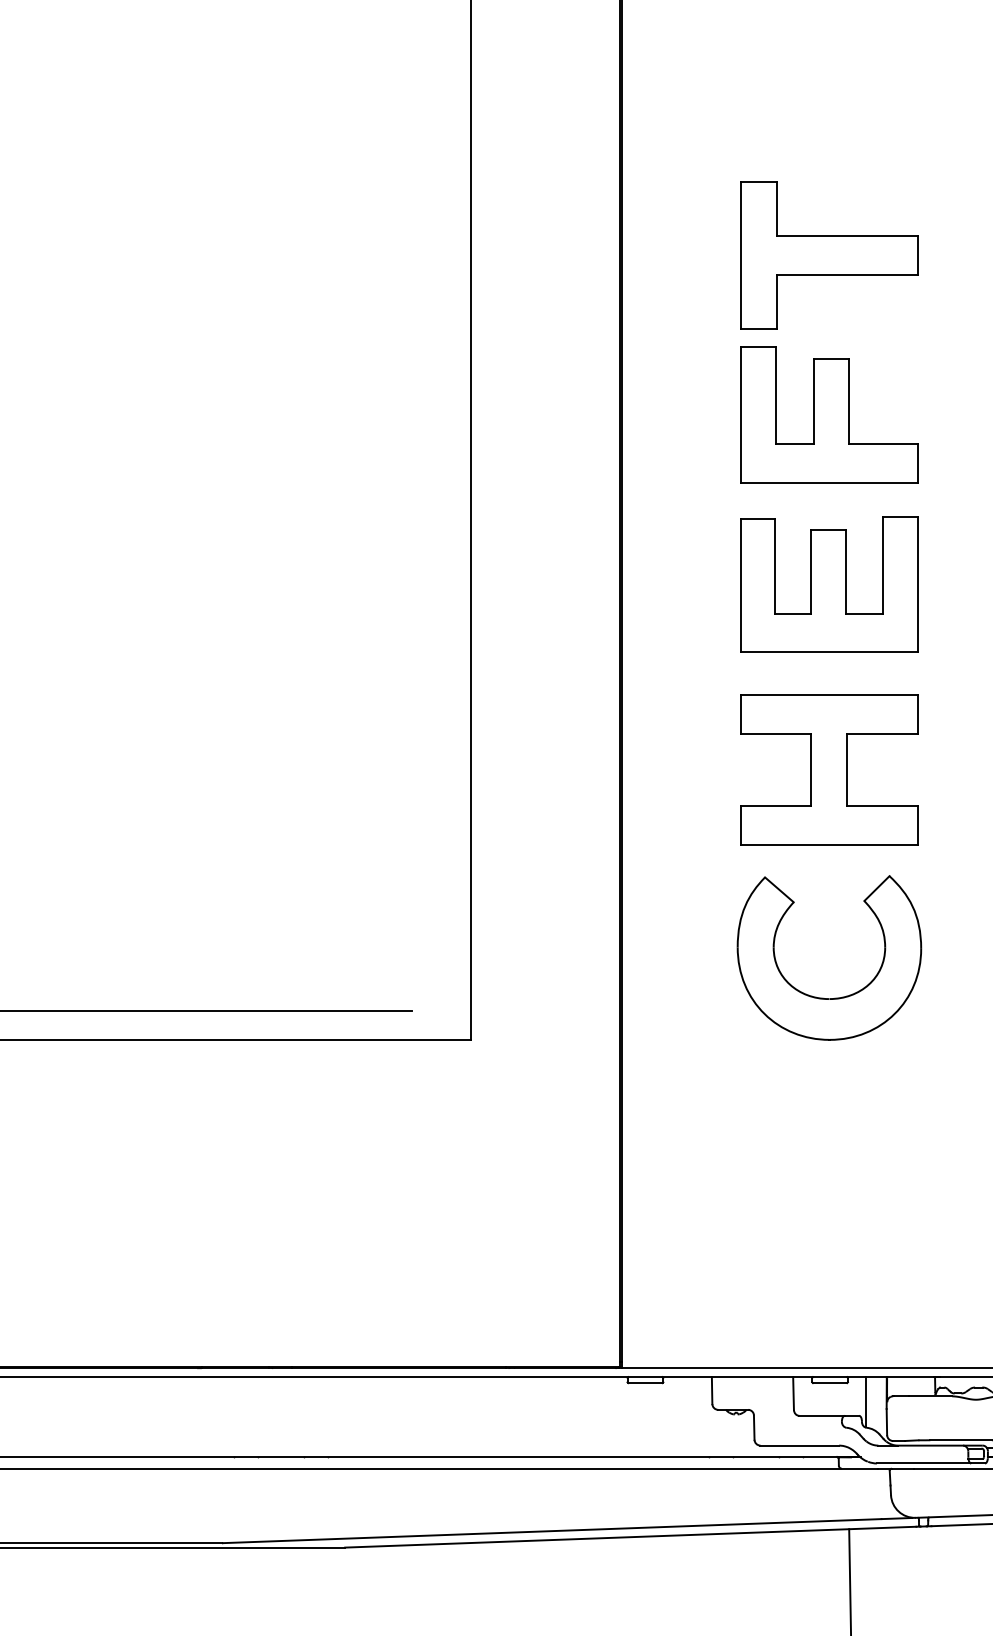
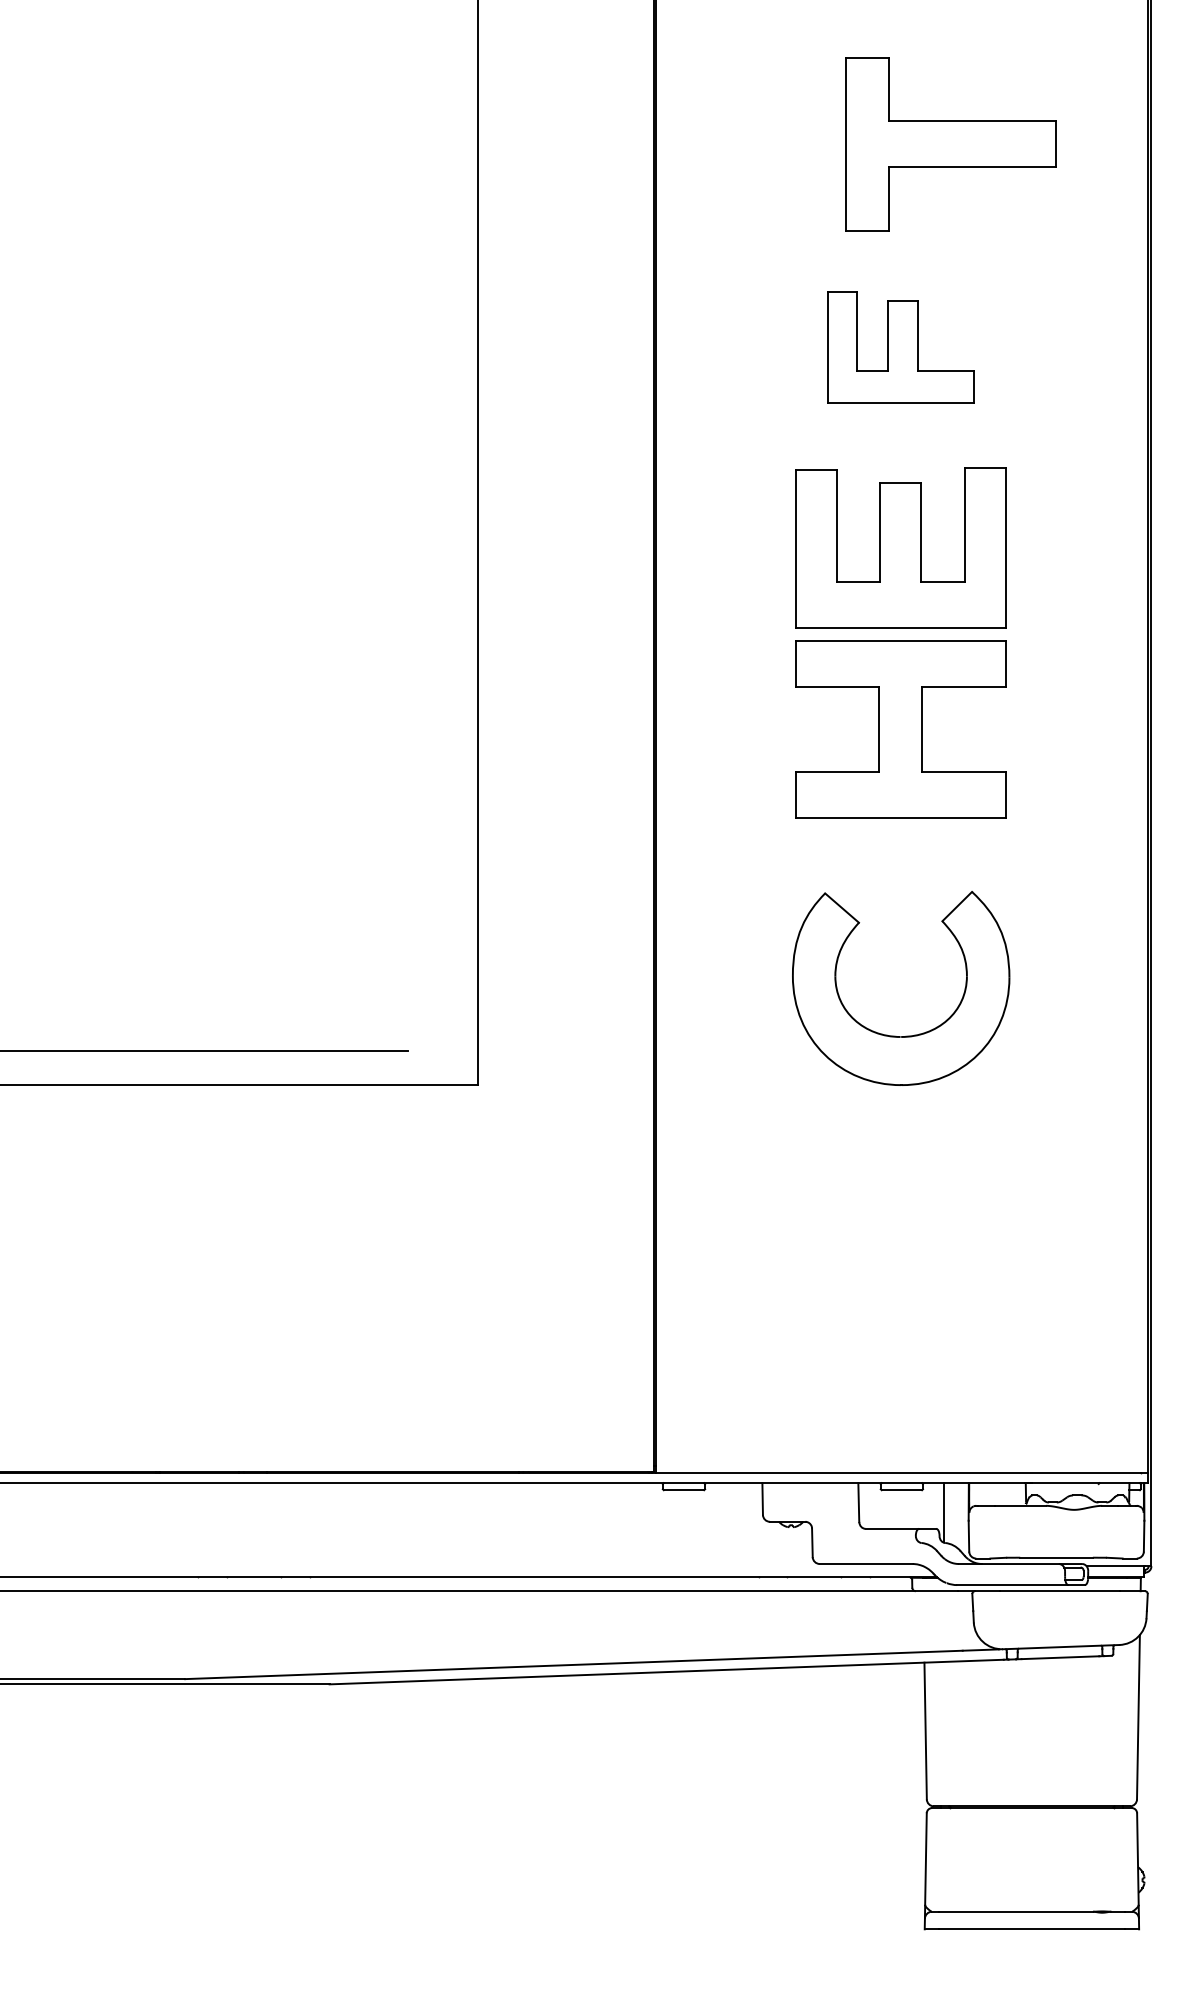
part: (828, 255) -> (950, 144), moved
part: (828, 414) -> (900, 347), size x0.7
part: (828, 769) -> (900, 729), moved

